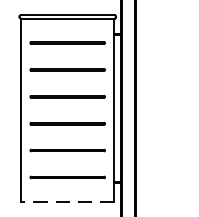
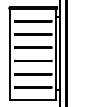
line: (66, 201) -> (32, 99), dashed -> solid

